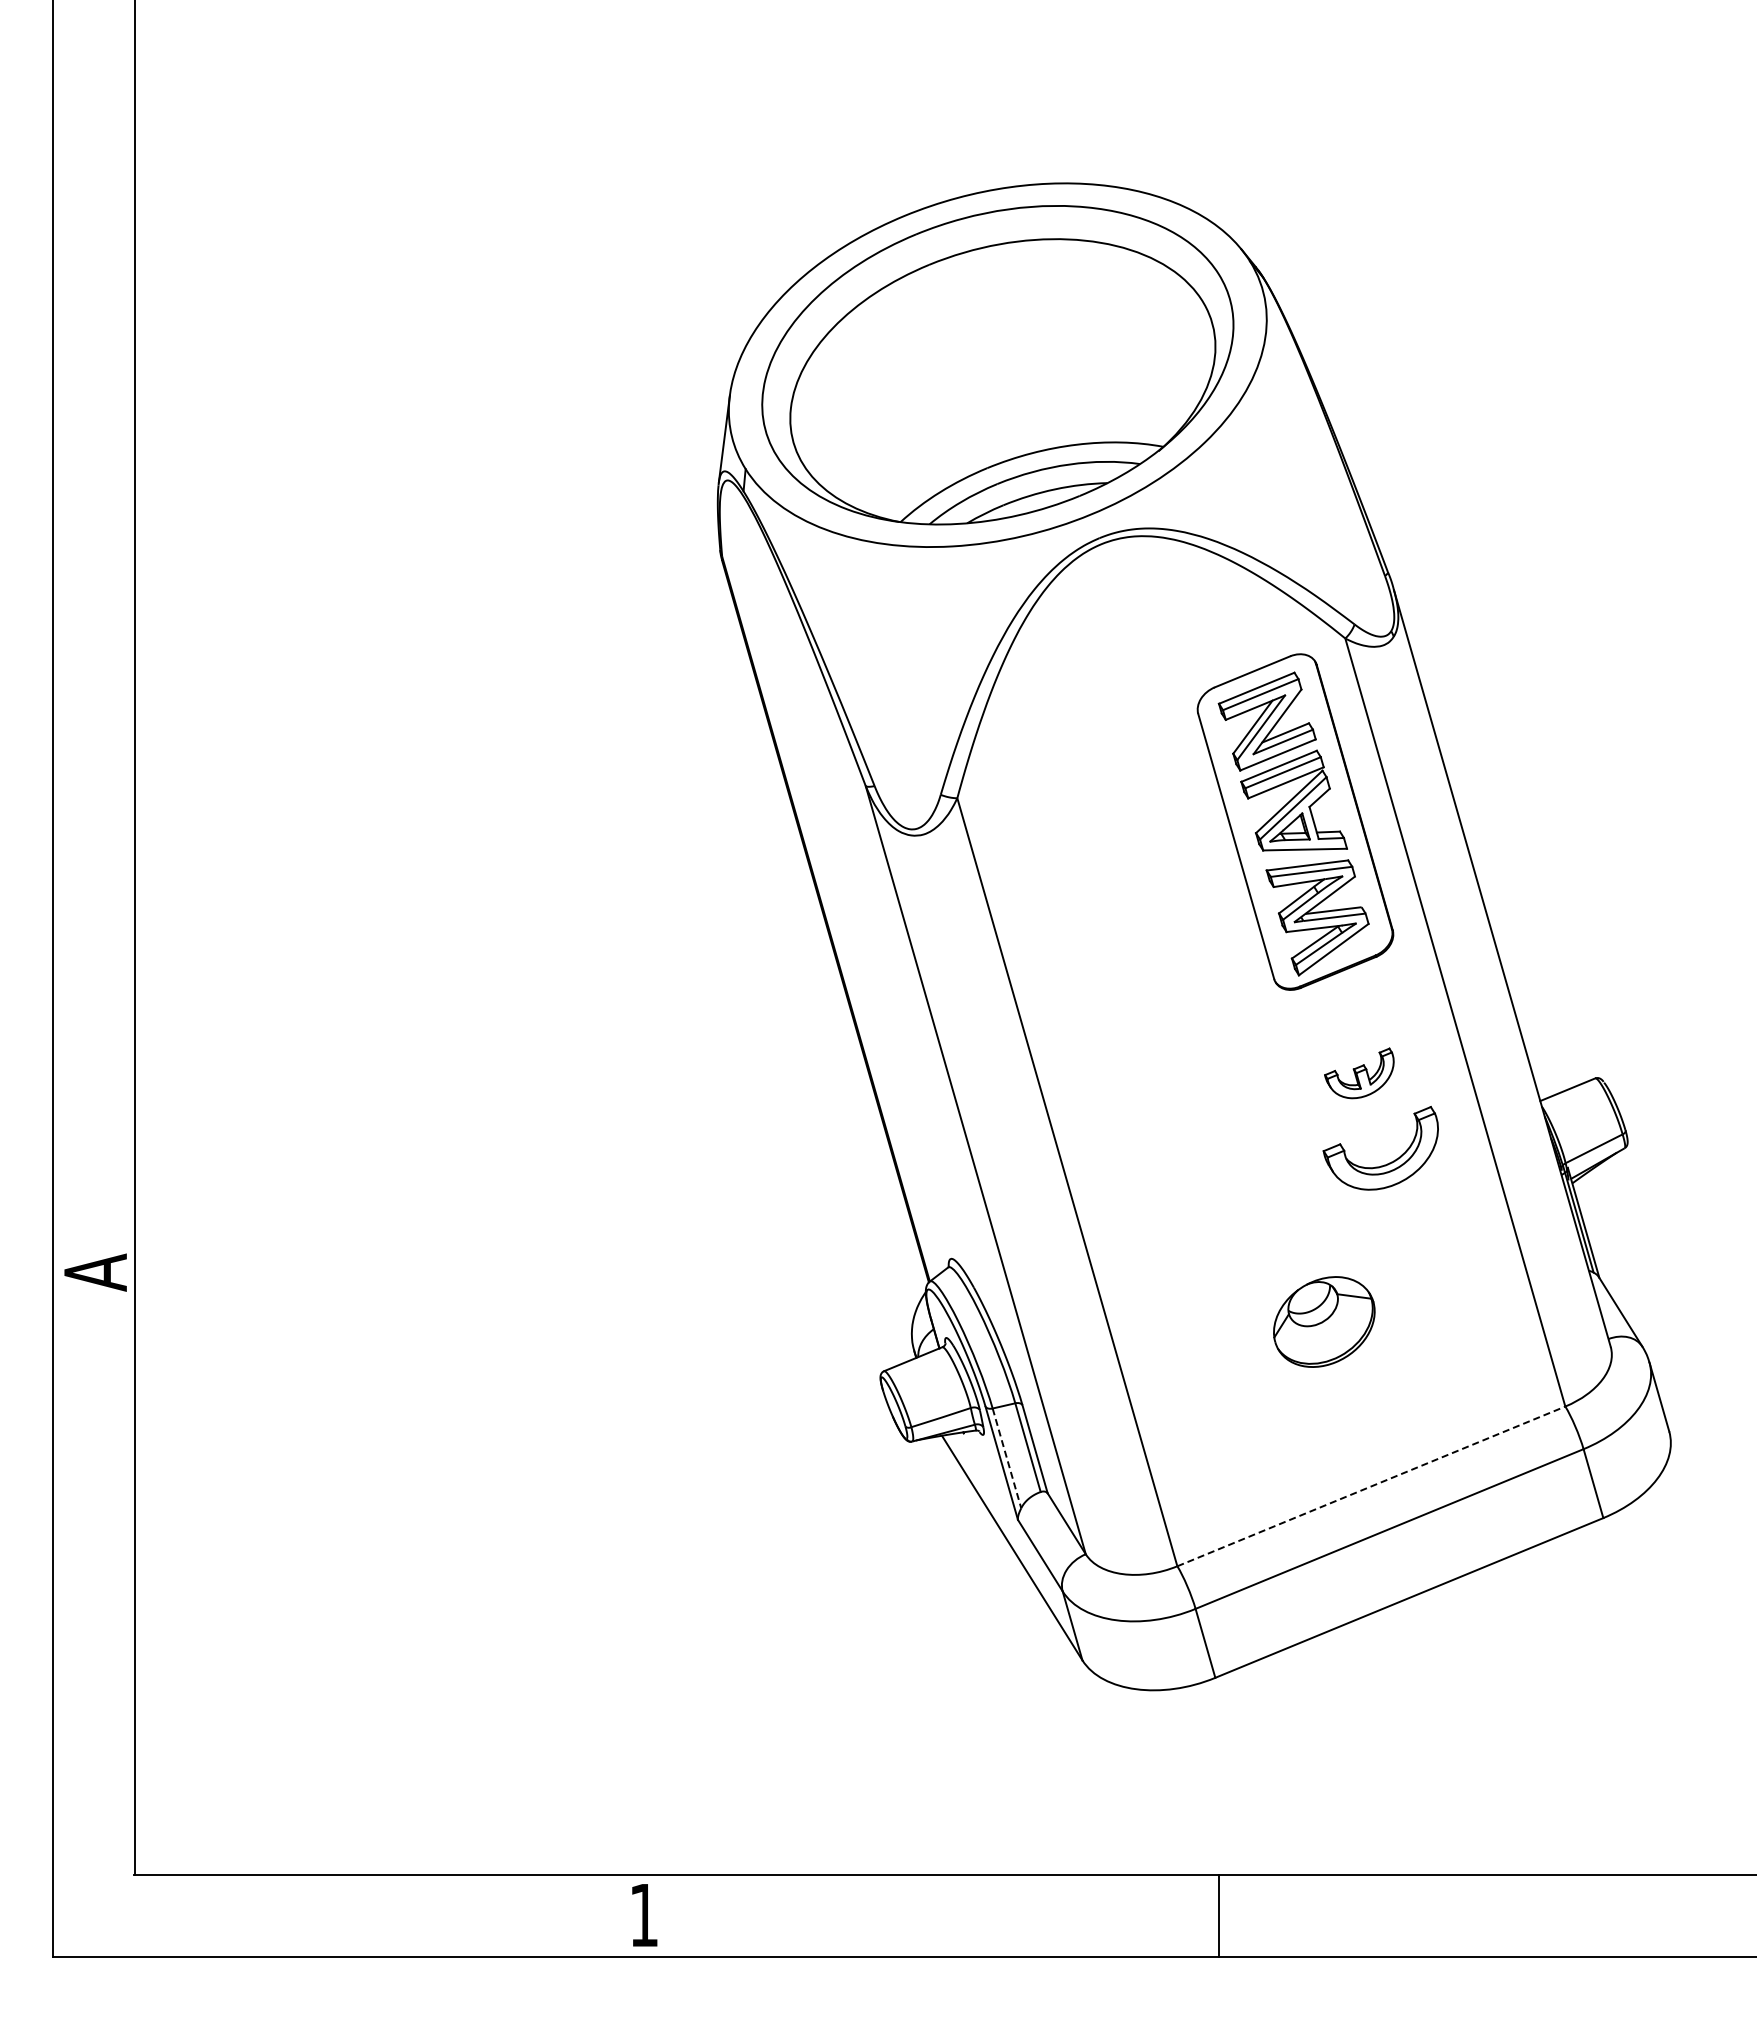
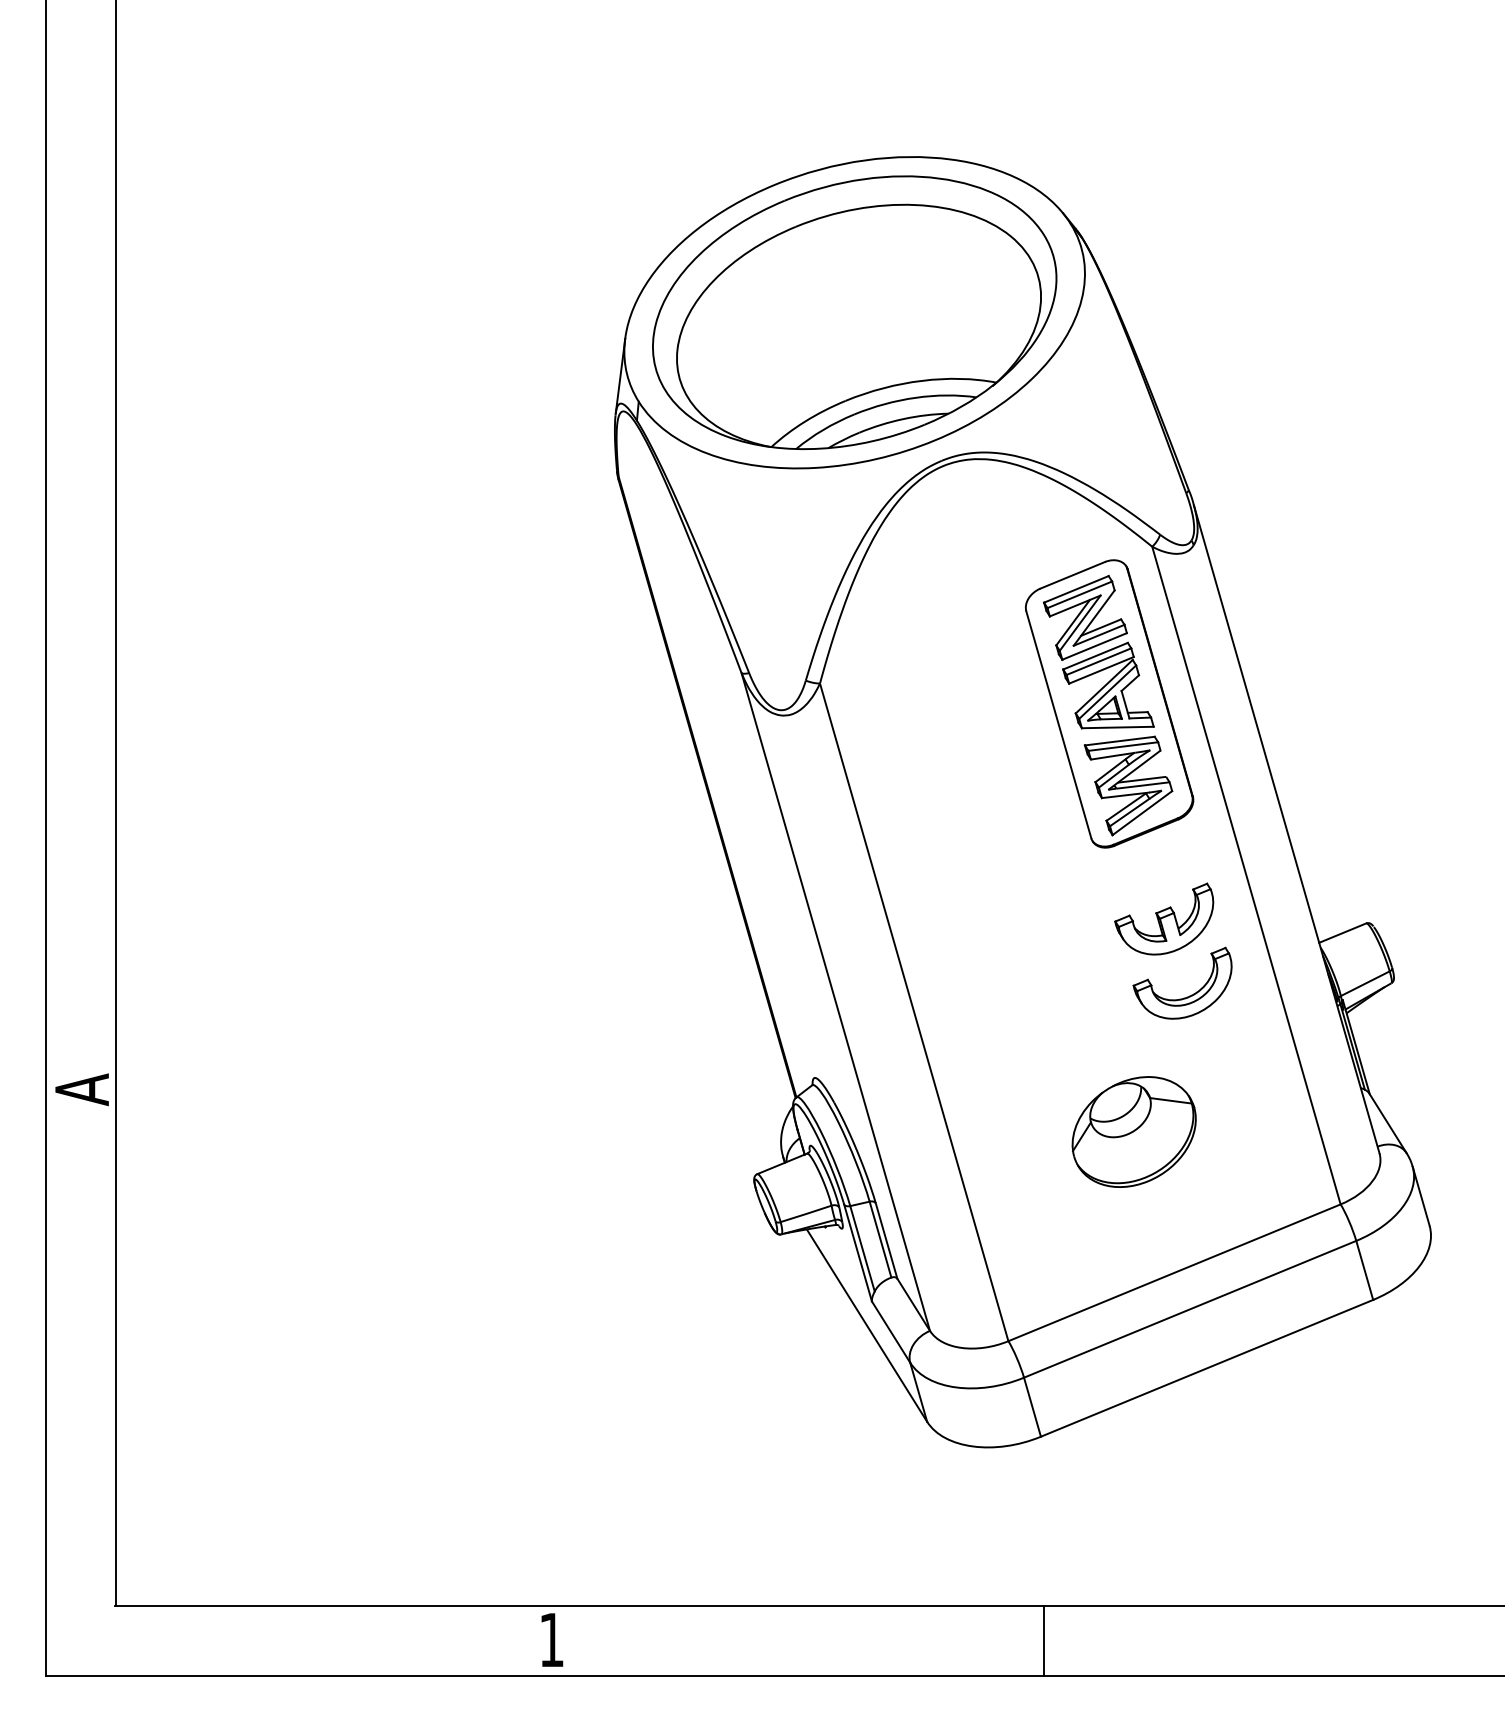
part: (1359, 1073) -> (1164, 919), size x1.67
part: (1324, 1321) -> (1134, 1131), size x1.43
line: (1006, 1458) -> (862, 1248), dashed -> solid
line: (1371, 1486) -> (1174, 1272), dashed -> solid

